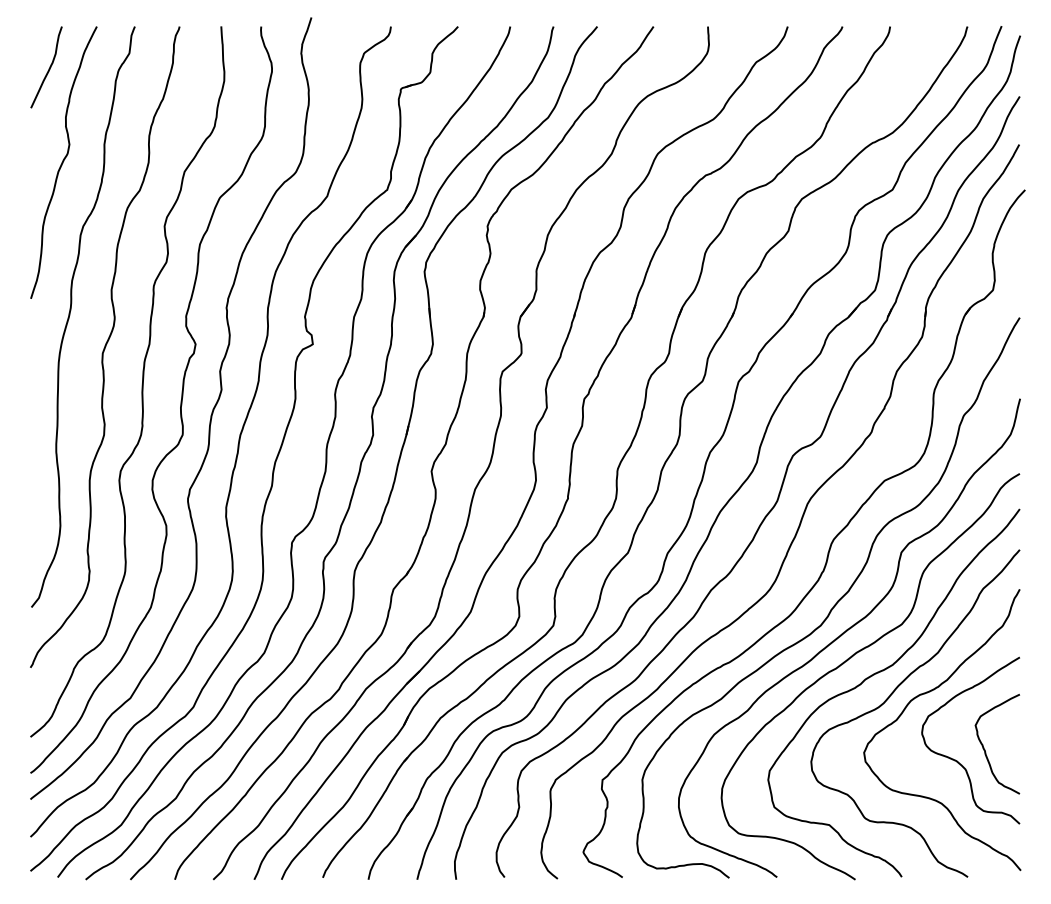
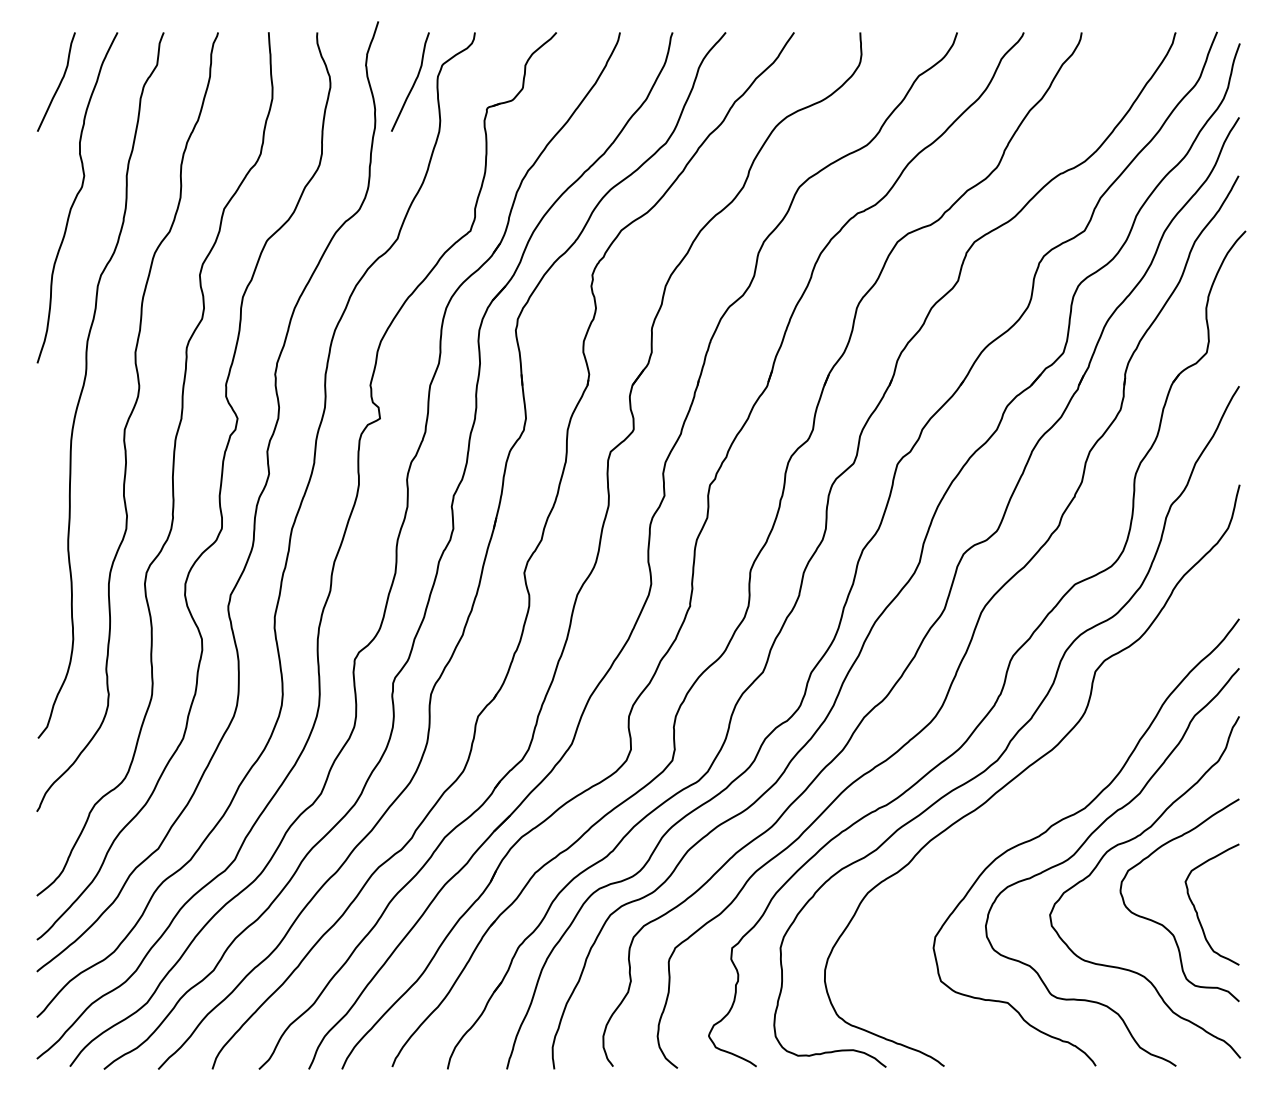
curve: (340, 67) -> (413, 82), added
curve: (852, 657) -> (1035, 799), removed

